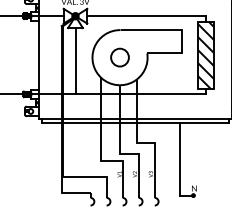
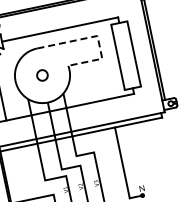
line: (181, 30) -> (97, 36), solid -> dashed
hatch: (205, 54) -> (125, 54), removed
circle: (119, 57) -> (41, 75), size x0.6

